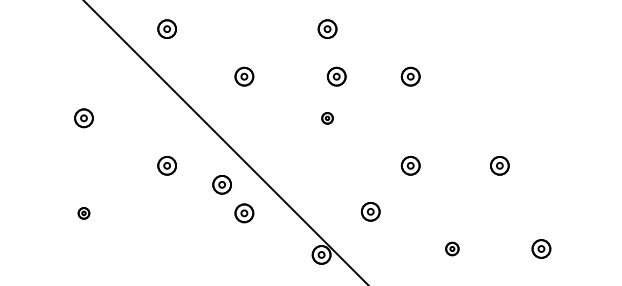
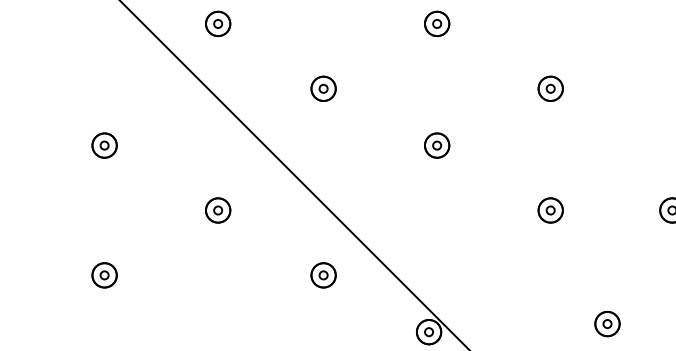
part: (336, 76) -> (449, 88), removed
part: (327, 118) -> (437, 145), size x1.67
part: (221, 184) -> (292, 235), removed
part: (370, 211) -> (495, 272), removed
part: (83, 213) -> (103, 275), size x1.67
part: (452, 248) -> (607, 323), size x1.43

